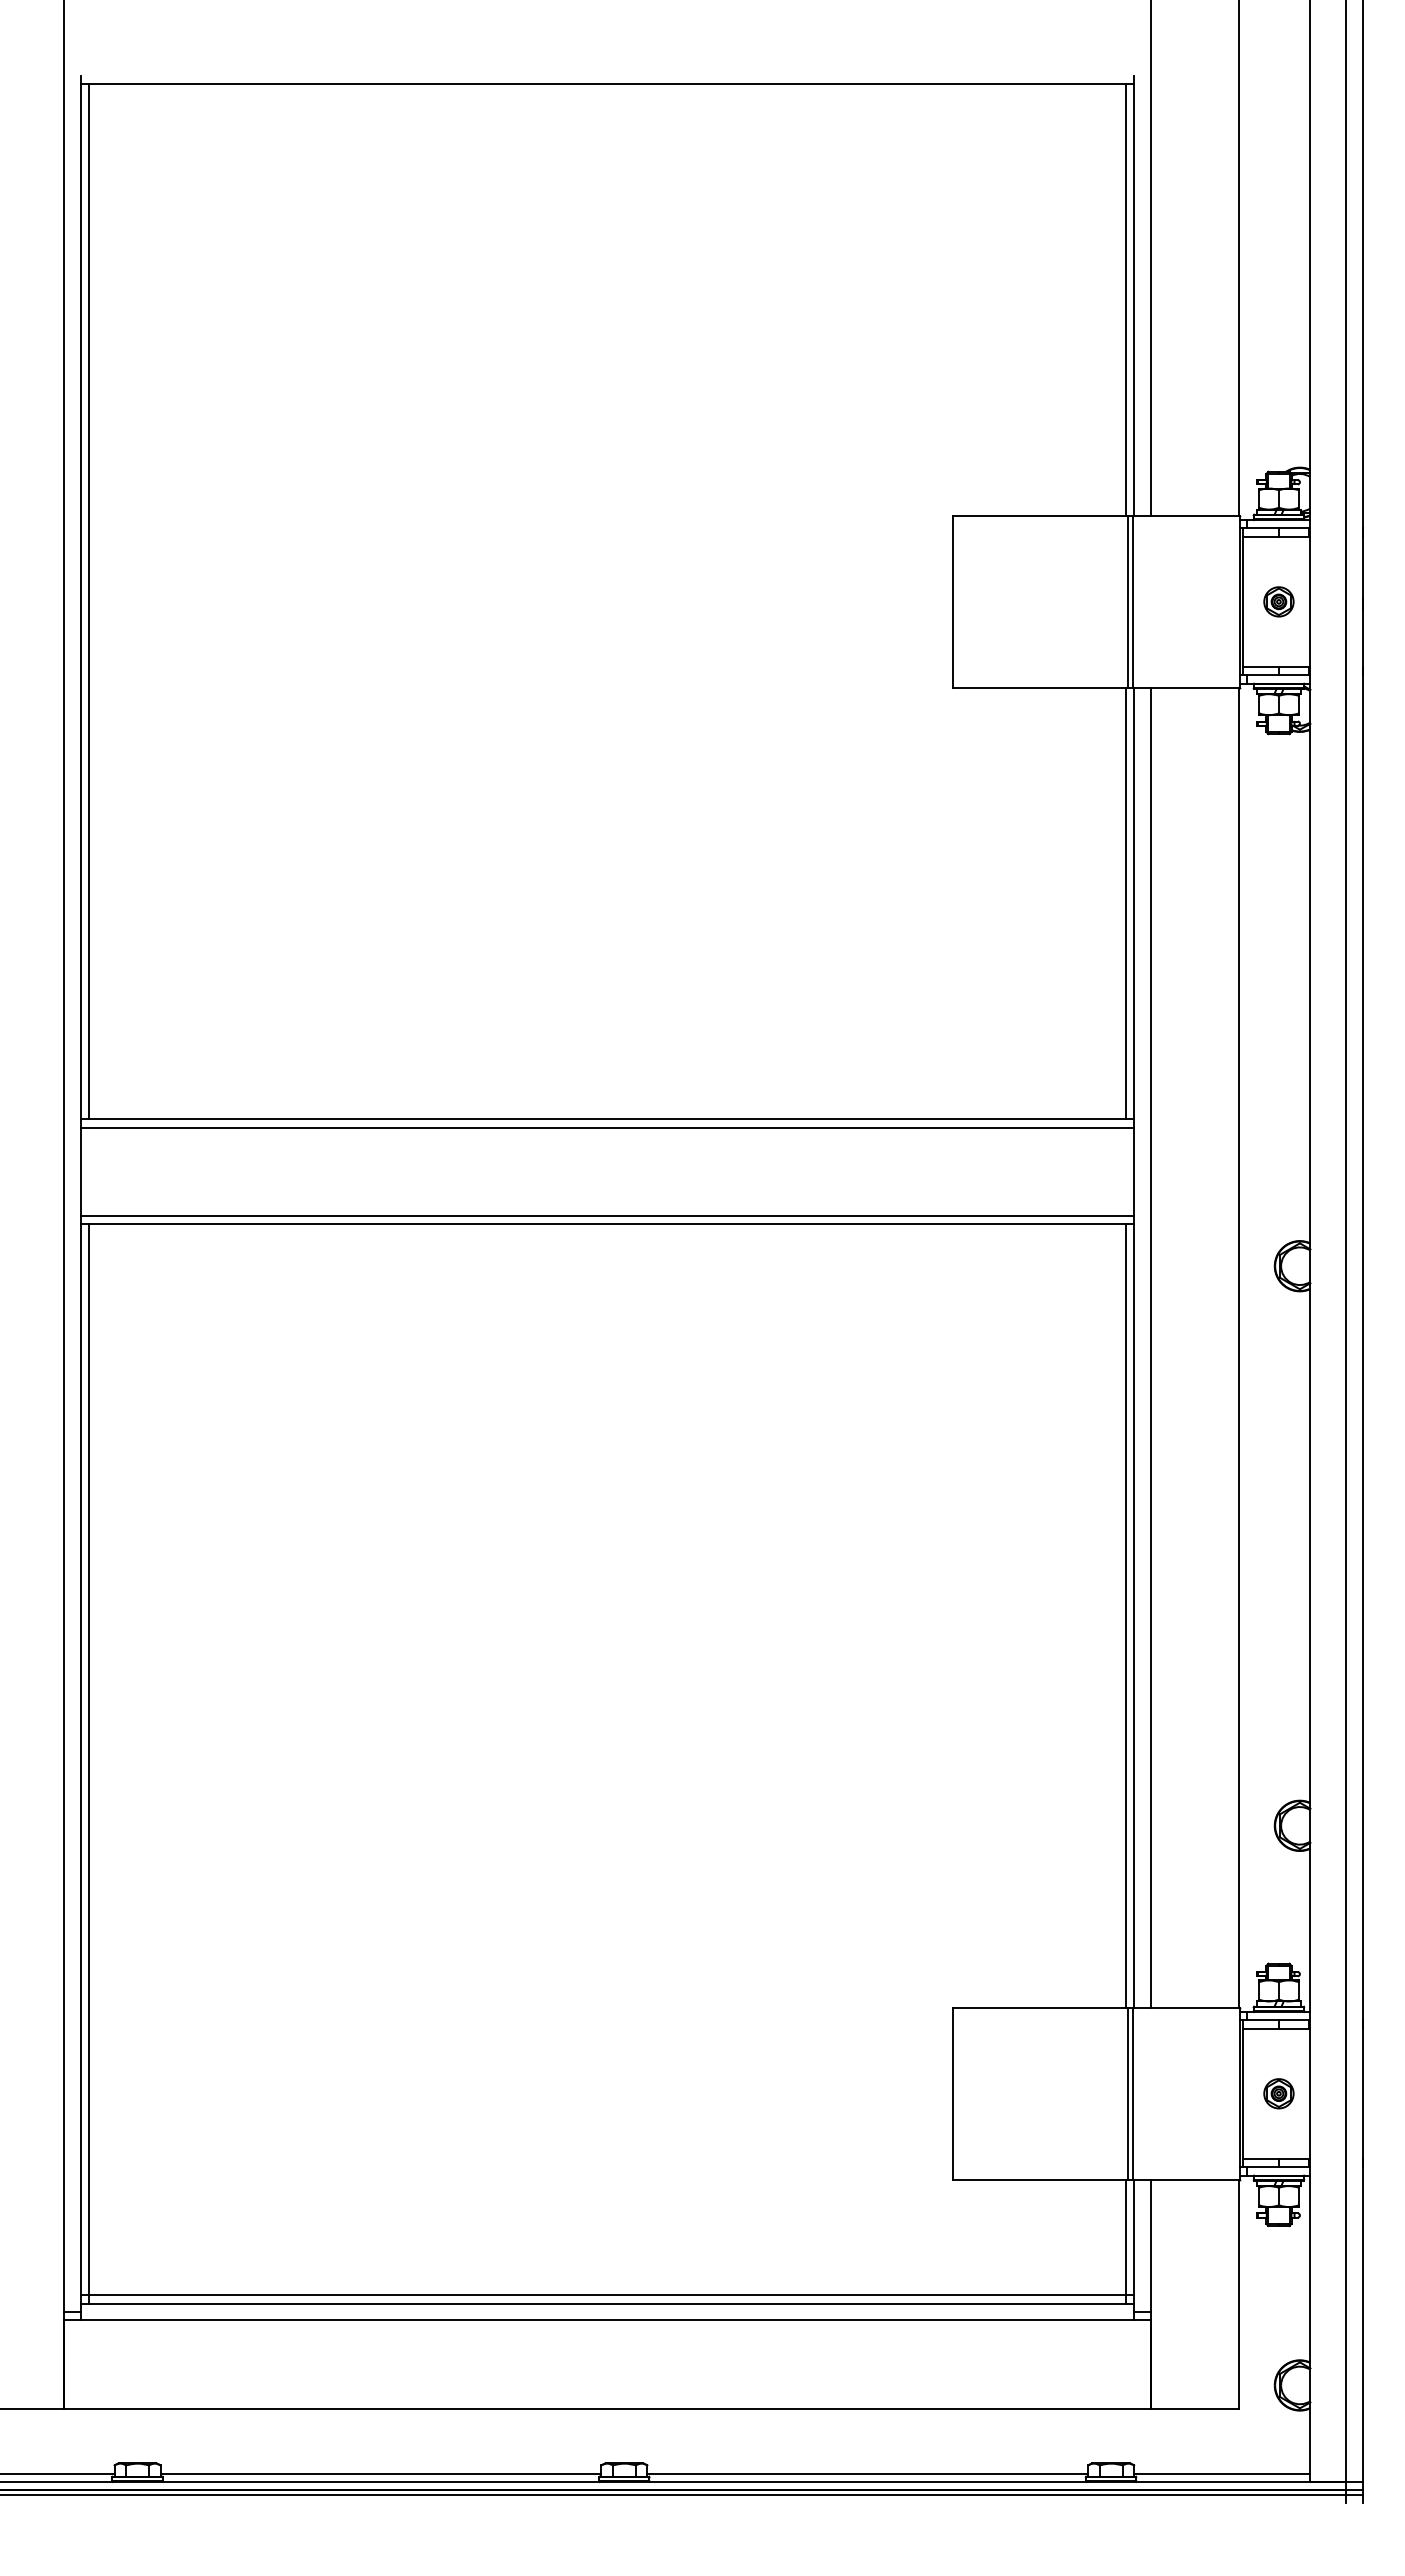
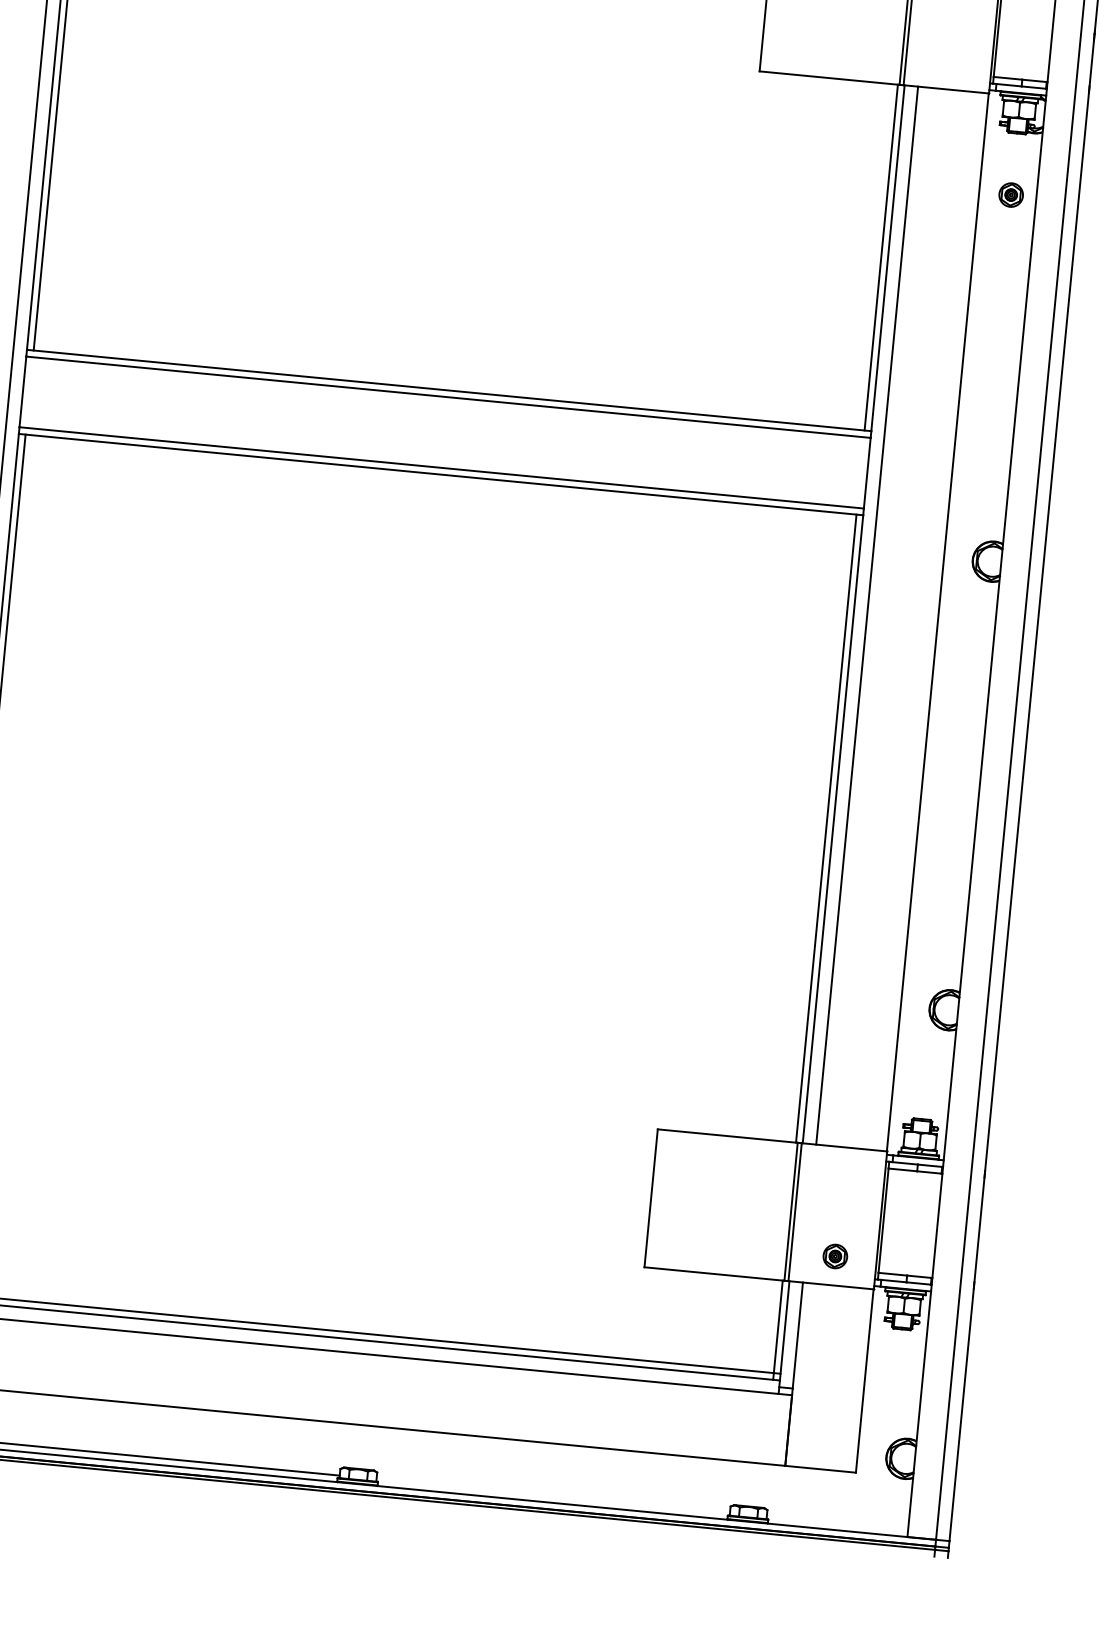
part: (1278, 601) -> (1010, 194), moved
part: (1278, 2093) -> (835, 1256), moved
line: (867, 2473) -> (553, 1496), removed
line: (1222, 2473) -> (837, 1523), removed

